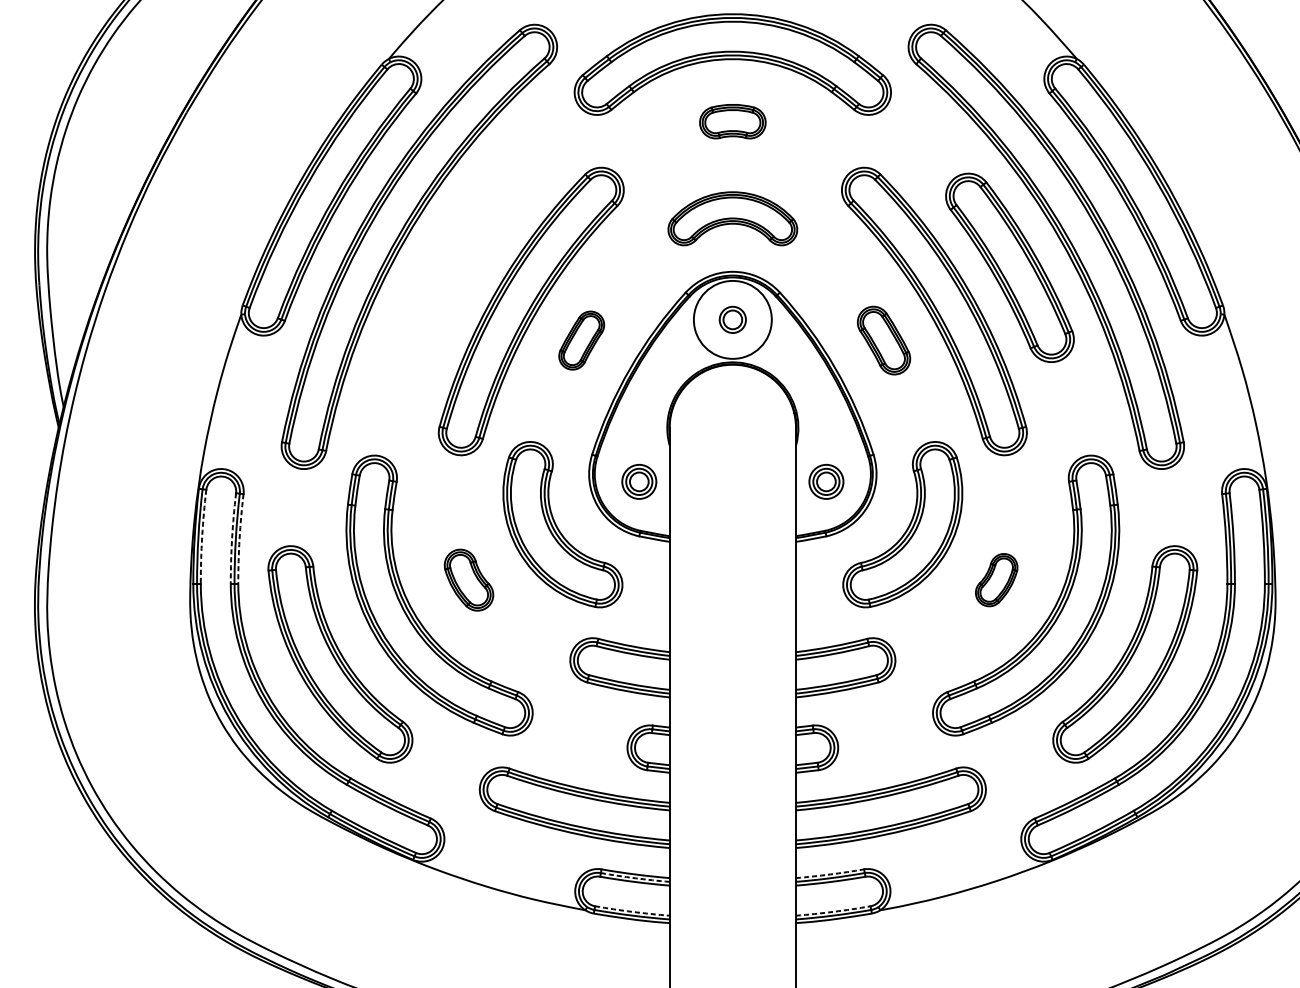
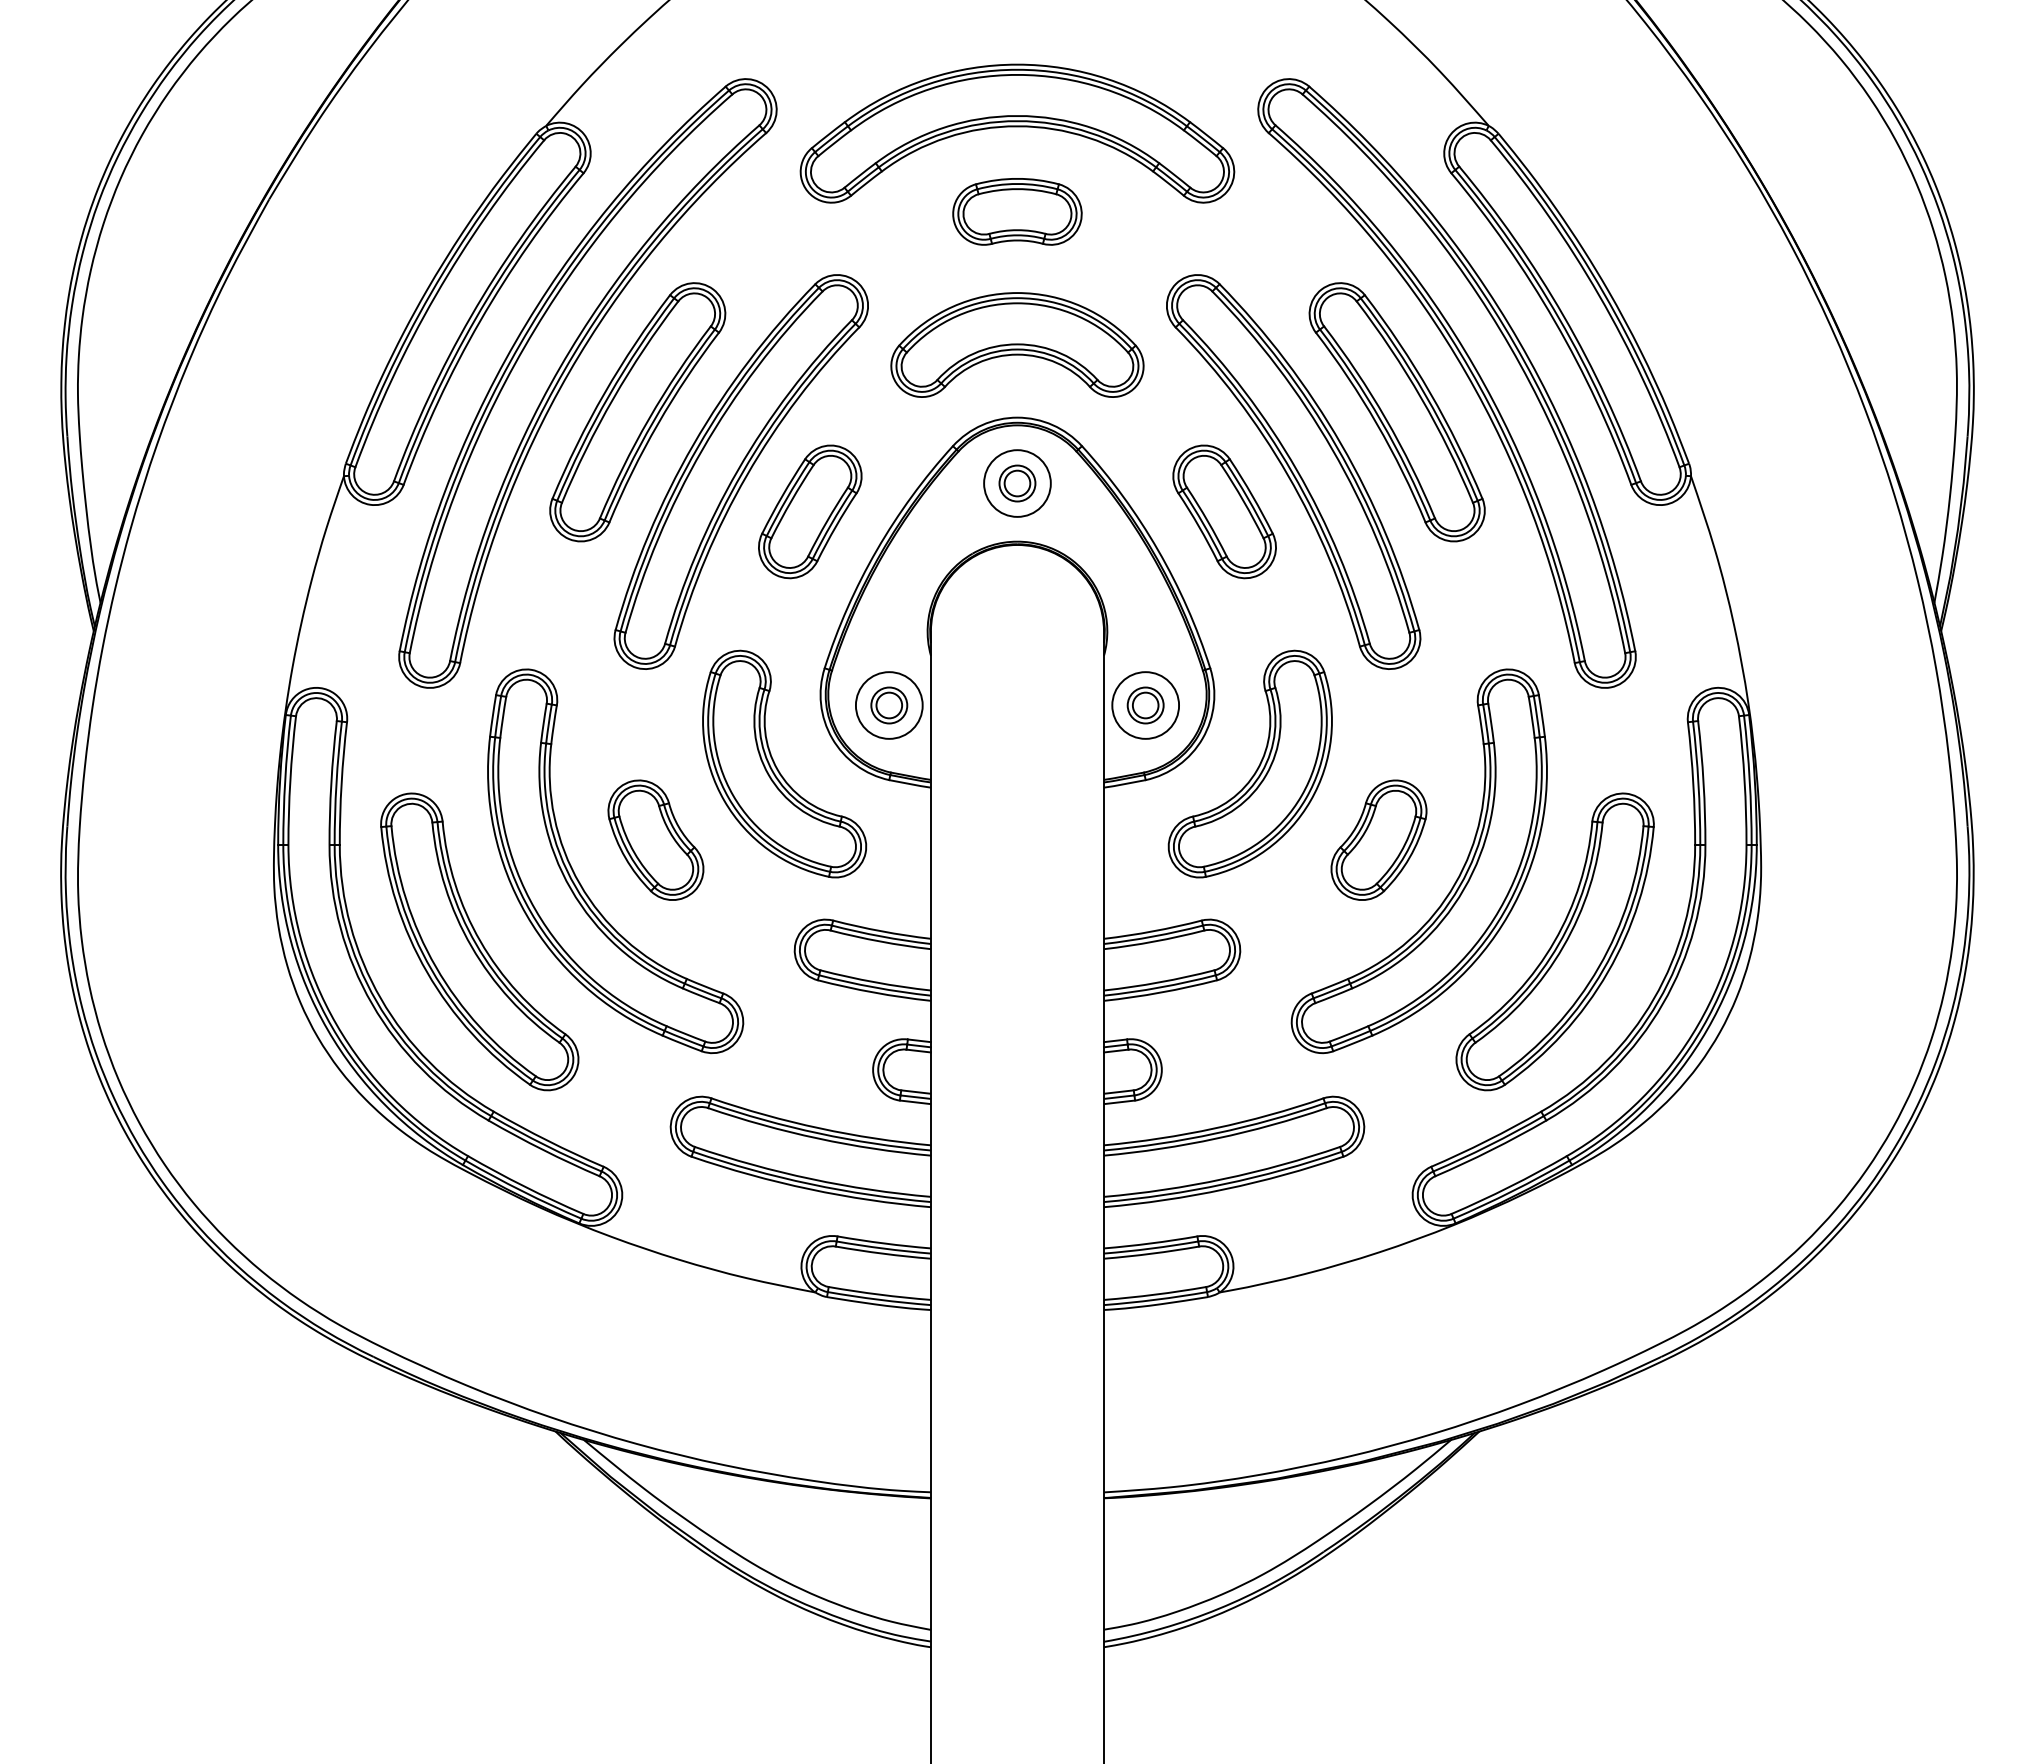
part: (732, 121) -> (1017, 211), size x1.43
part: (732, 218) -> (1017, 344), size x1.43
part: (455, 268) -> (637, 412), added
circle: (732, 319) -> (1017, 483), size x0.62
part: (581, 340) -> (810, 511), size x1.67
part: (883, 340) -> (1224, 511), size x1.43
circle: (638, 481) -> (888, 705), size x1.43
circle: (826, 481) -> (1145, 705), size x1.43
arc: (202, 536) -> (290, 780), dashed -> solid
arc: (232, 538) -> (331, 782), dashed -> solid
arc: (239, 538) -> (341, 783), dashed -> solid
part: (468, 579) -> (655, 839), size x1.43
part: (996, 579) -> (1378, 839), size x1.67
arc: (829, 874) -> (1150, 1243), dashed -> solid
arc: (635, 878) -> (883, 1248), dashed -> solid
arc: (632, 911) -> (879, 1294), dashed -> solid
arc: (833, 911) -> (1155, 1294), dashed -> solid

